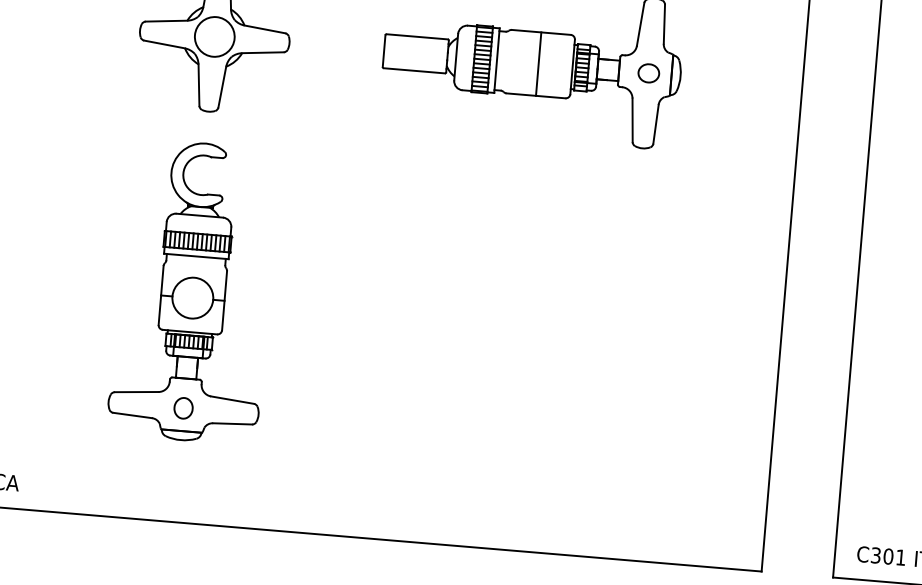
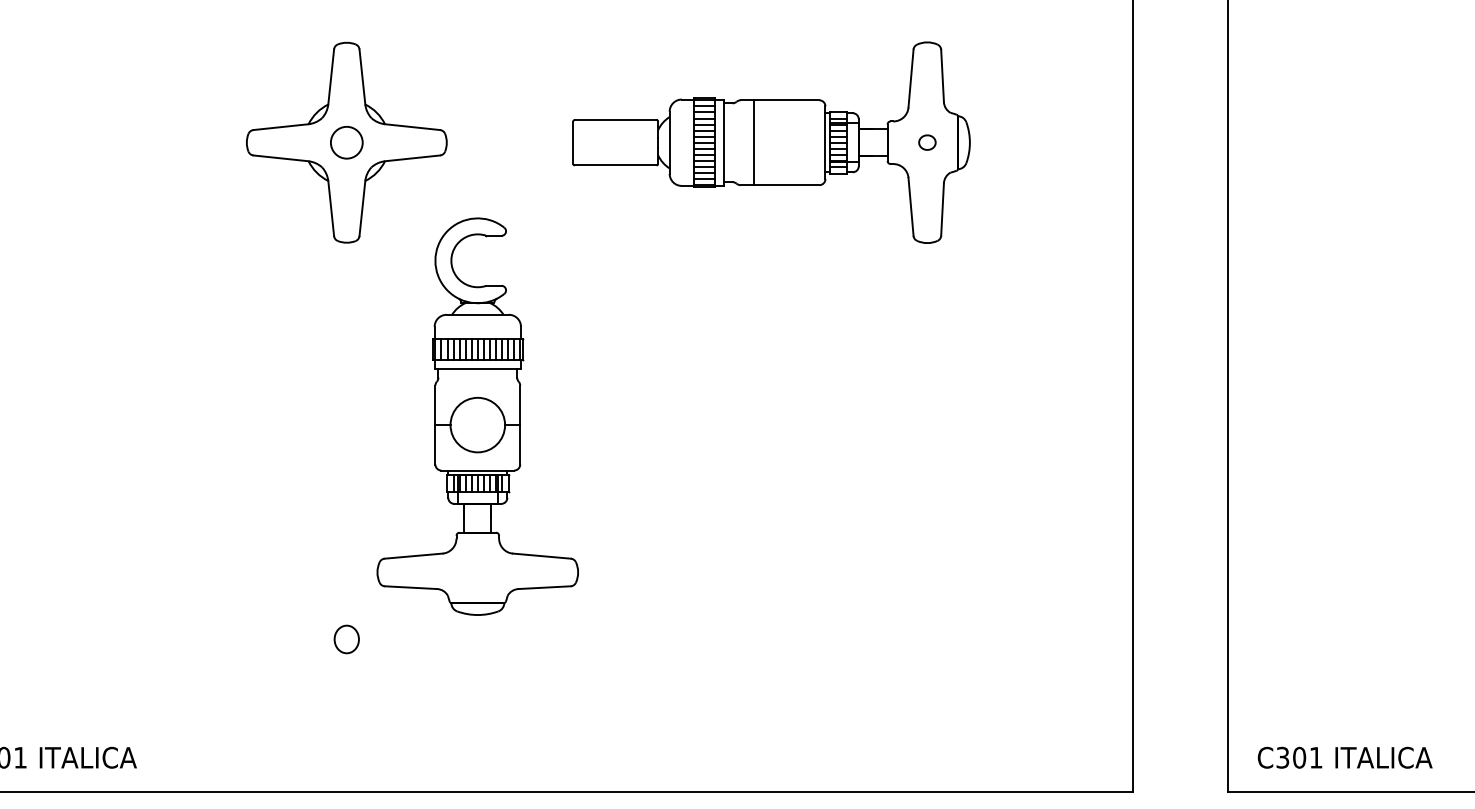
circle: (214, 36) -> (346, 142), size x0.6
line: (539, 63) -> (754, 142), moved
part: (648, 73) -> (927, 142), size x0.6
part: (193, 291) -> (477, 416), moved

